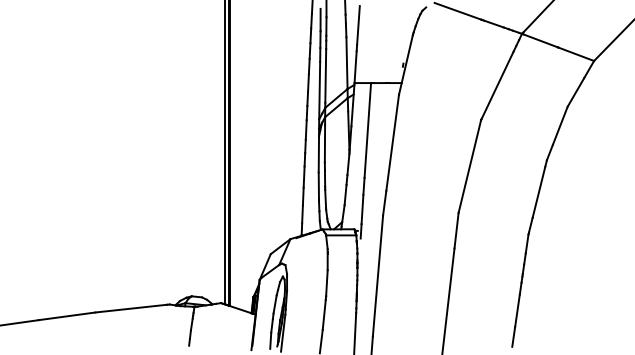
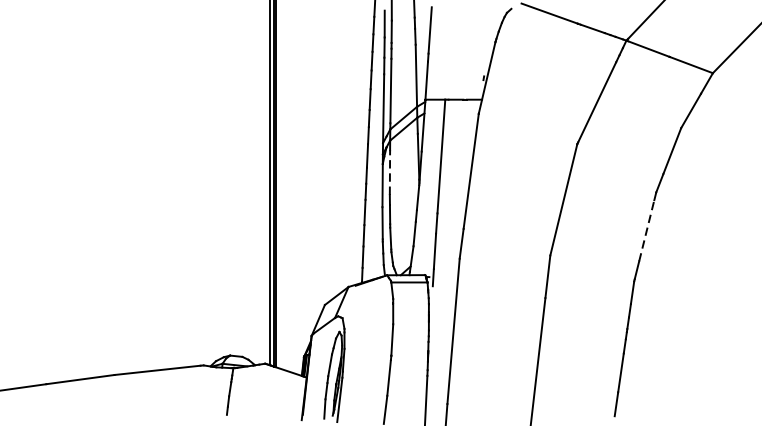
line: (324, 143) -> (389, 172), solid -> dashed
line: (539, 191) -> (647, 229), solid -> dashed

